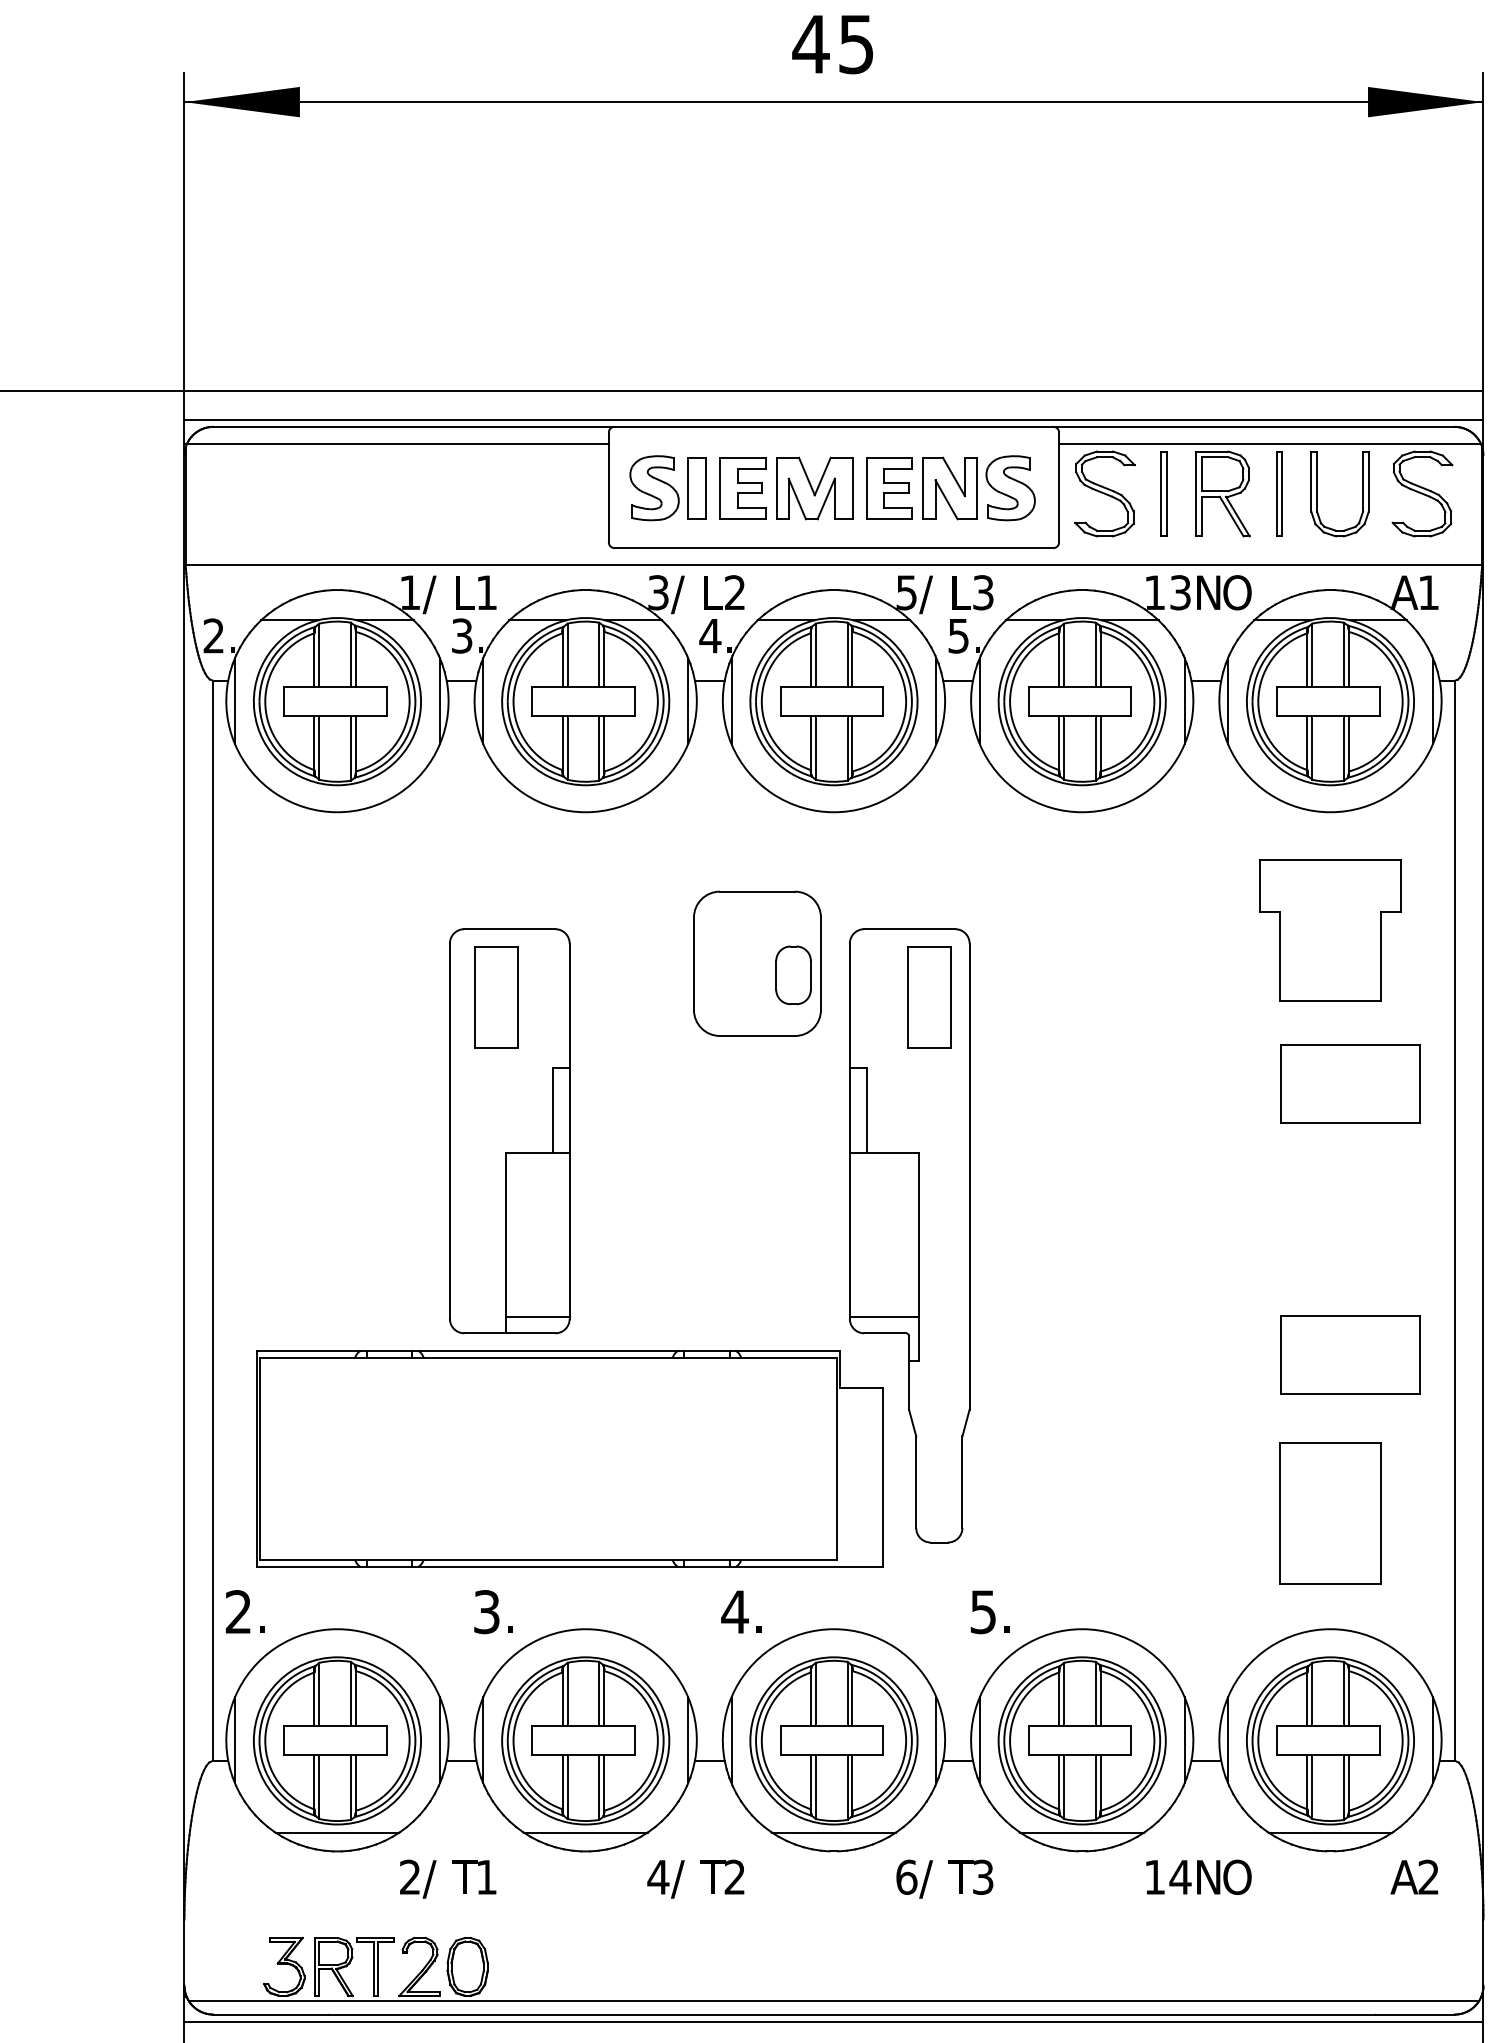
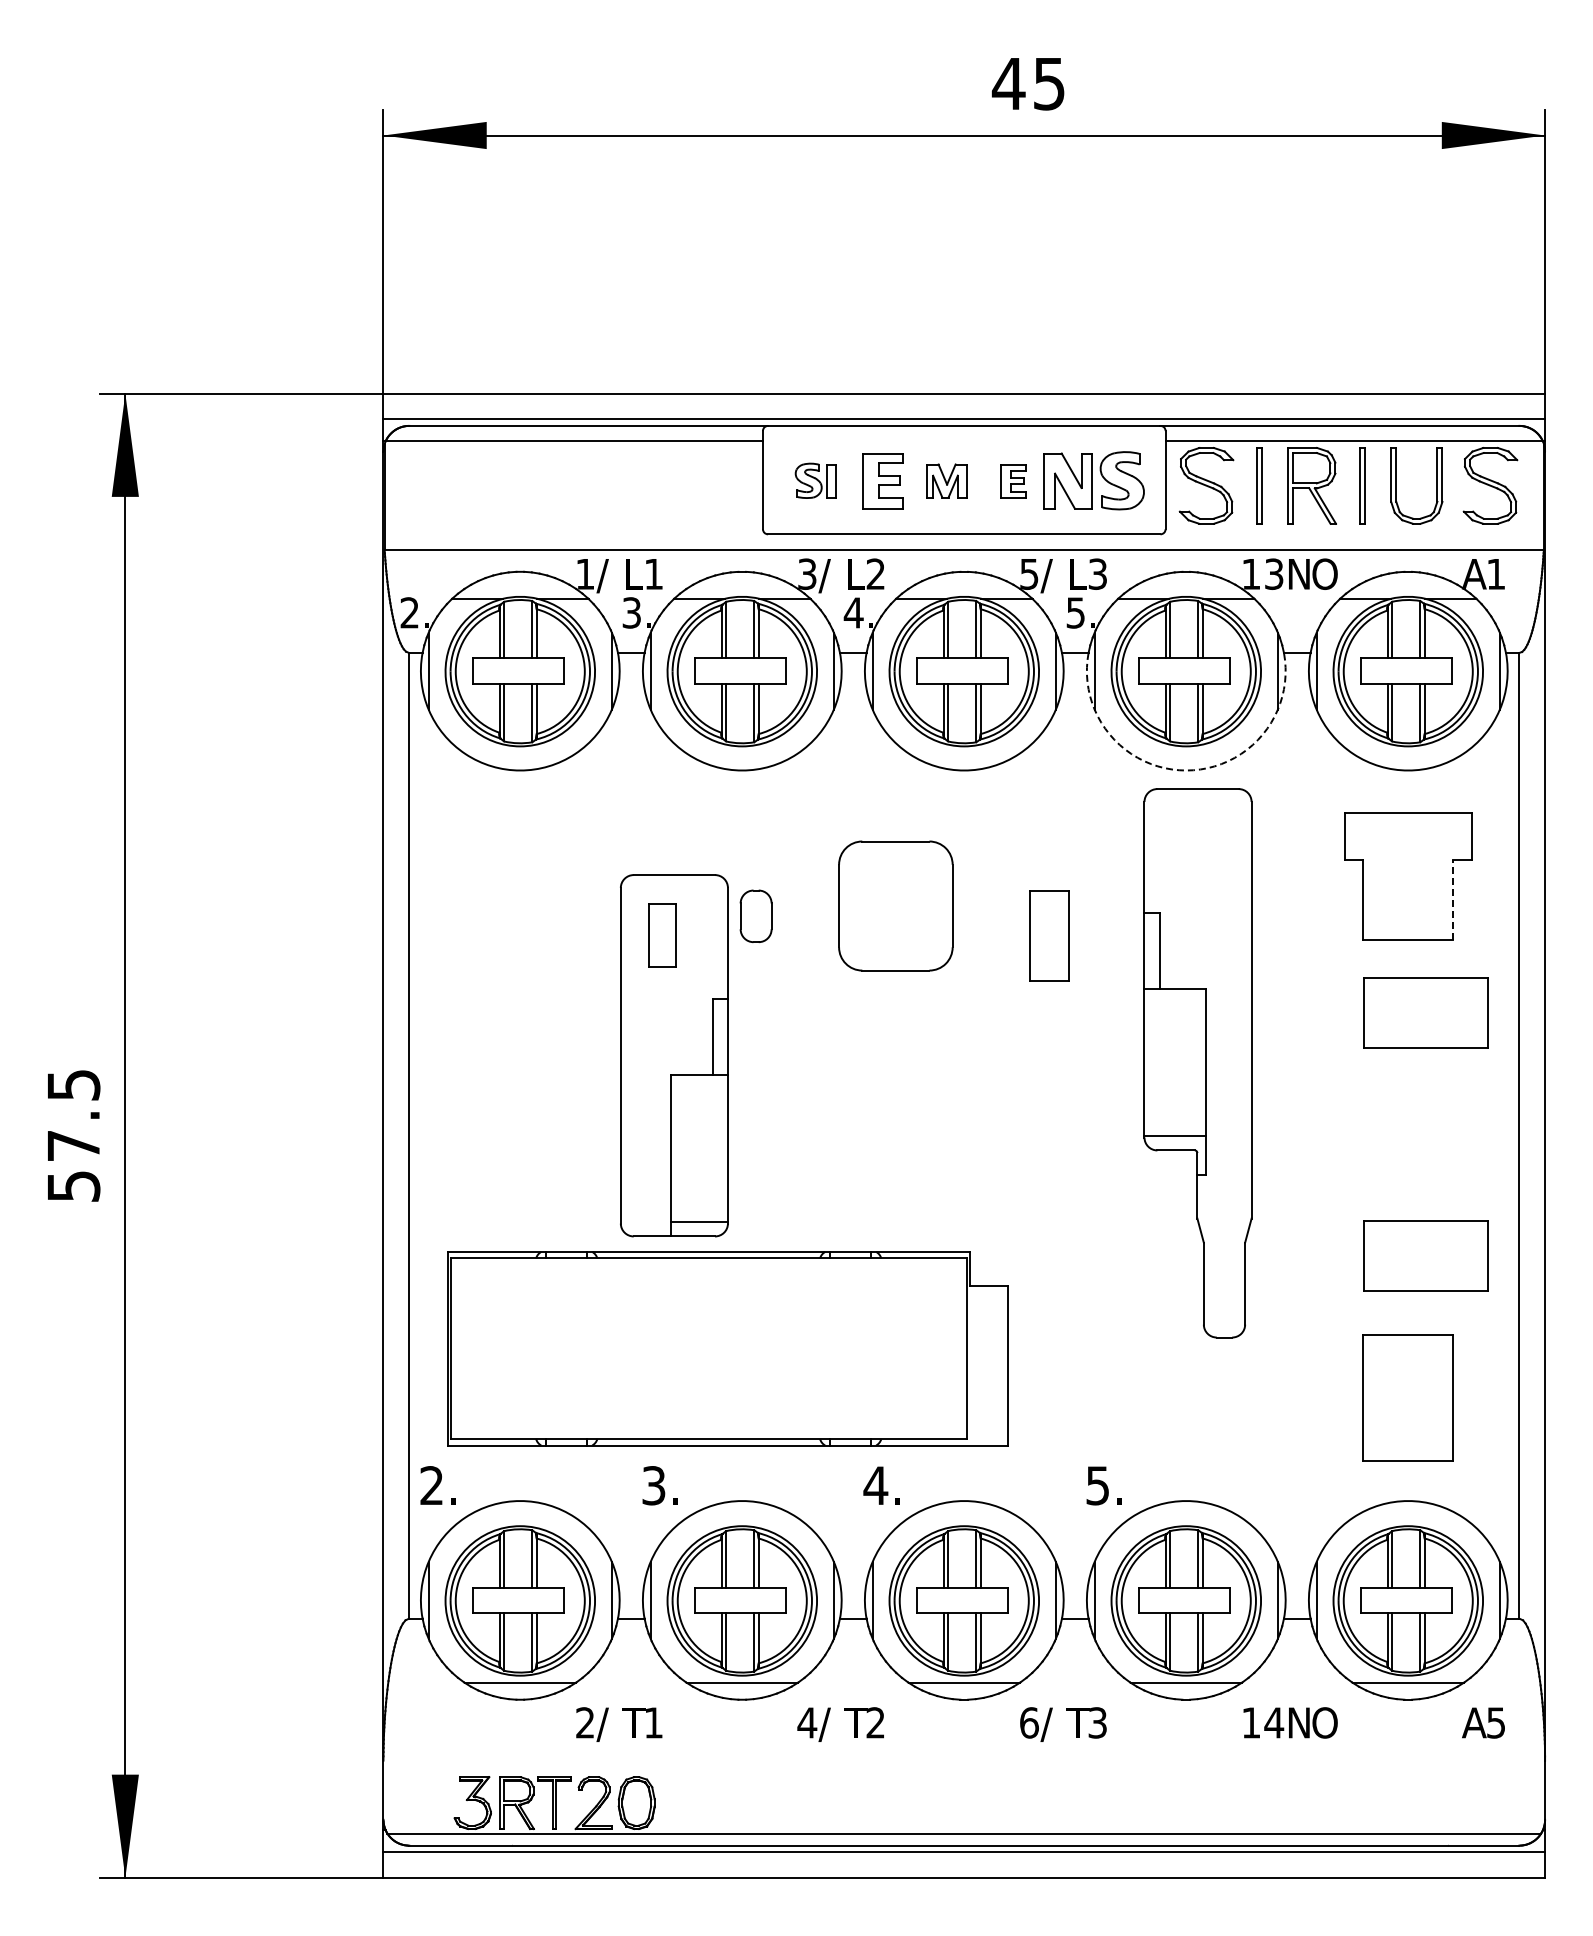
text: (831, 45) -> (1027, 84), moved
part: (667, 487) -> (815, 480), size x0.6
part: (814, 487) -> (946, 480), size x0.6
part: (889, 489) -> (1013, 481), size x0.6
arc: (1082, 812) -> (1186, 770), solid -> dashed
line: (1381, 956) -> (1453, 899), solid -> dashed
part: (792, 974) -> (755, 915), moved
part: (496, 996) -> (662, 935), size x0.7
part: (909, 1236) -> (1197, 1063), moved
text: (1428, 1876) -> (1495, 1722), 2 -> 5

